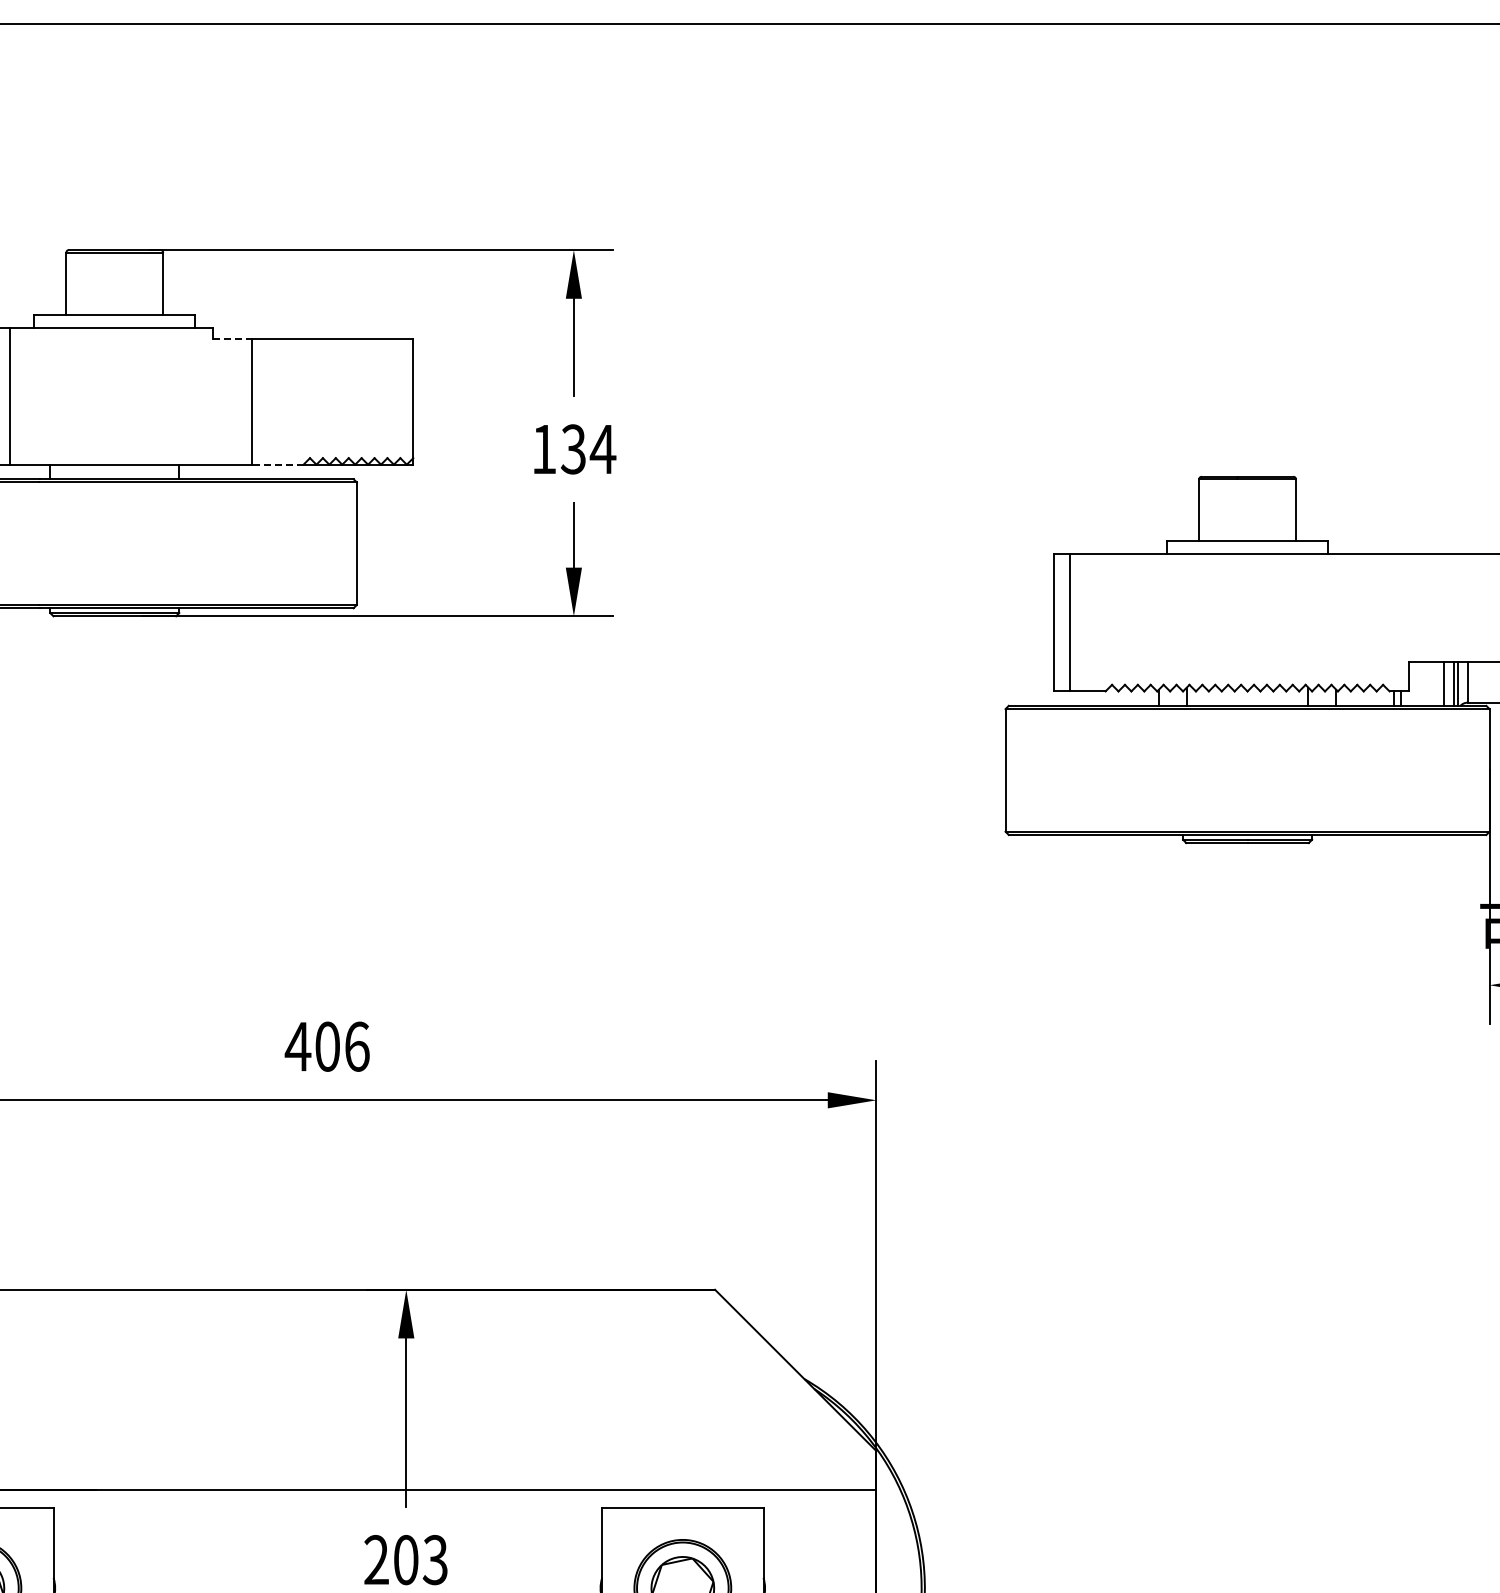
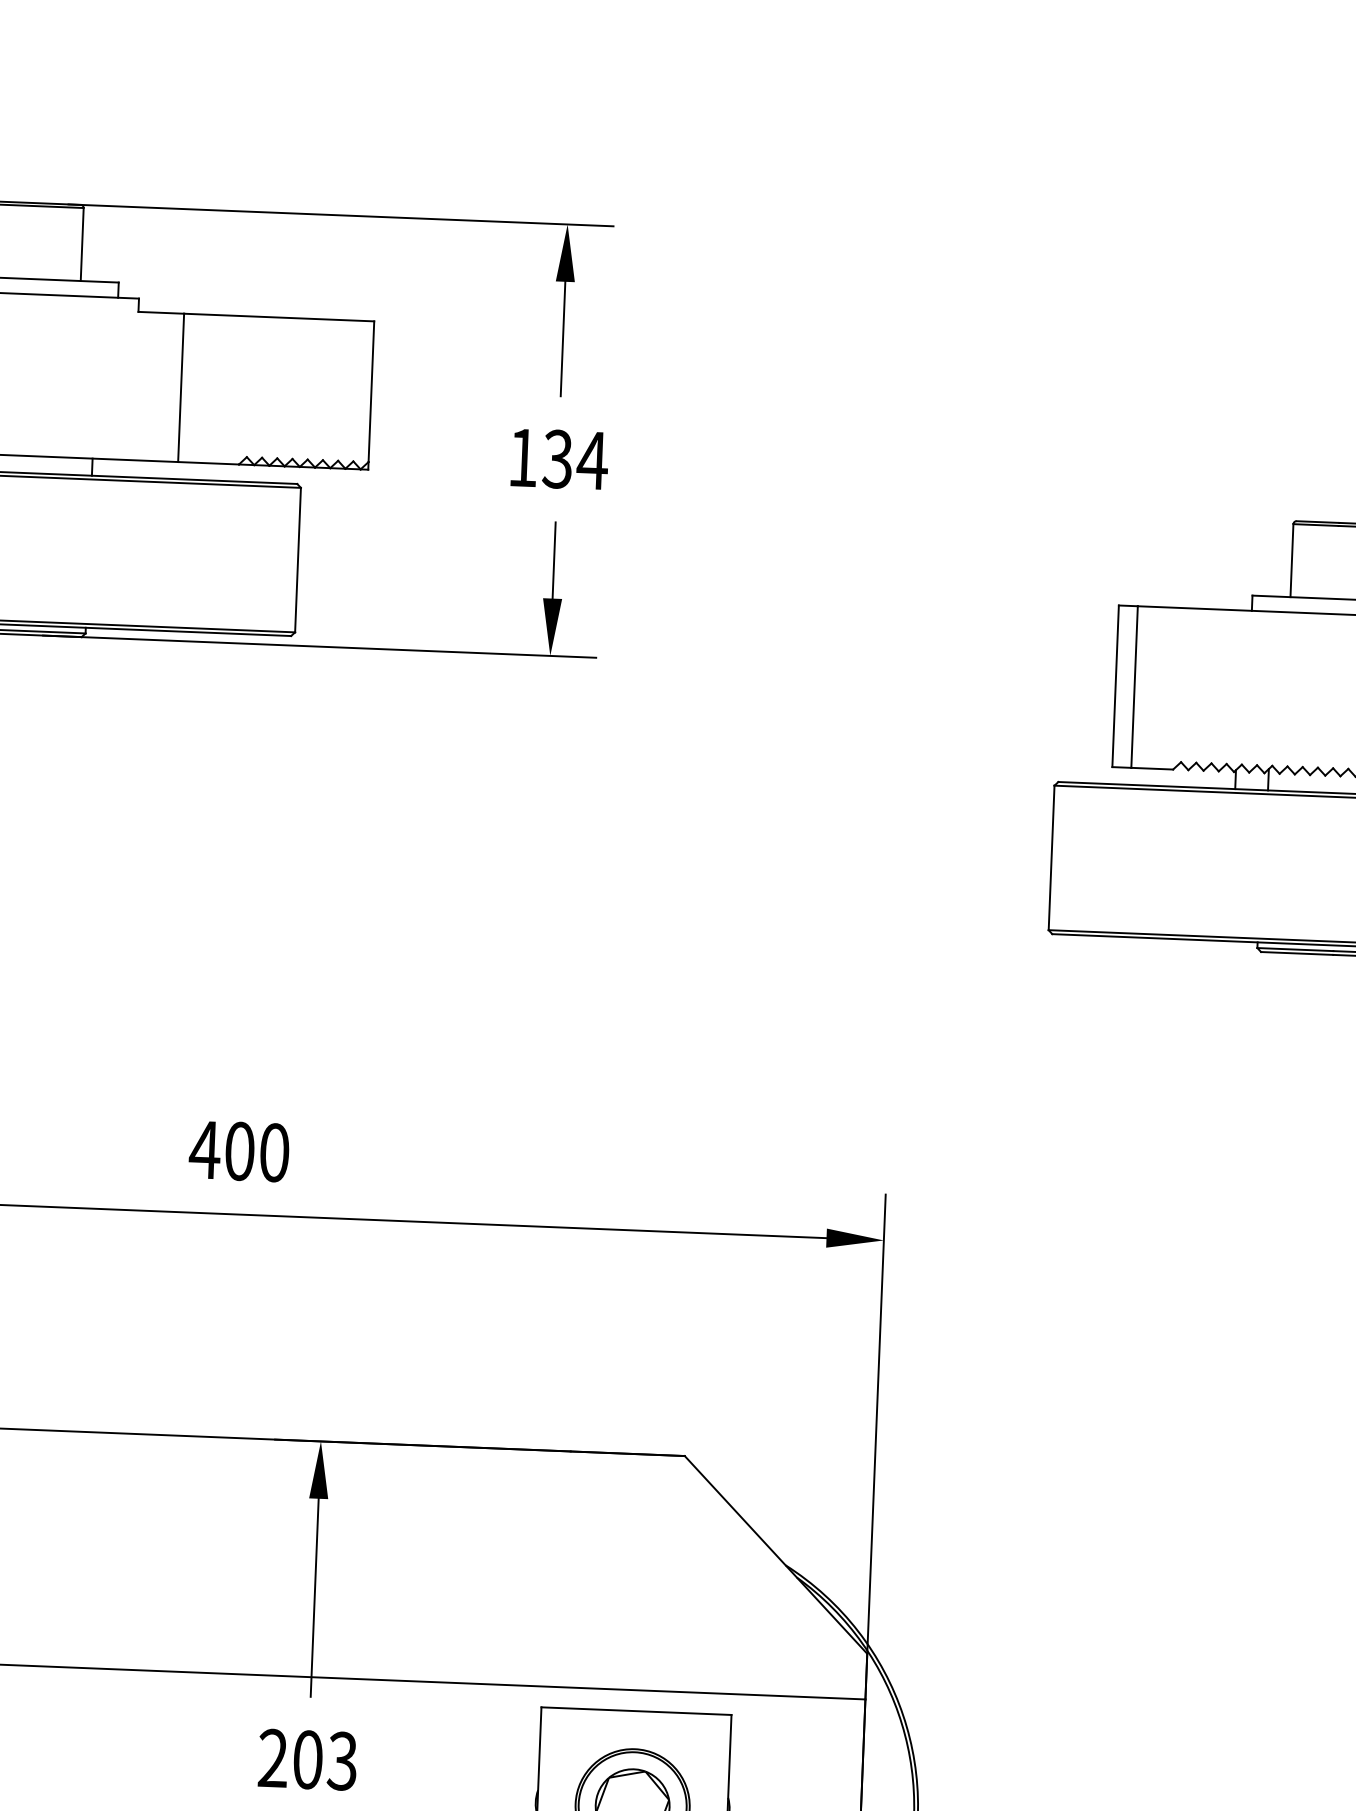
line: (233, 338) -> (162, 312), dashed -> solid
line: (277, 464) -> (208, 463), dashed -> solid
text: (357, 1046) -> (275, 1152), 406 -> 400

